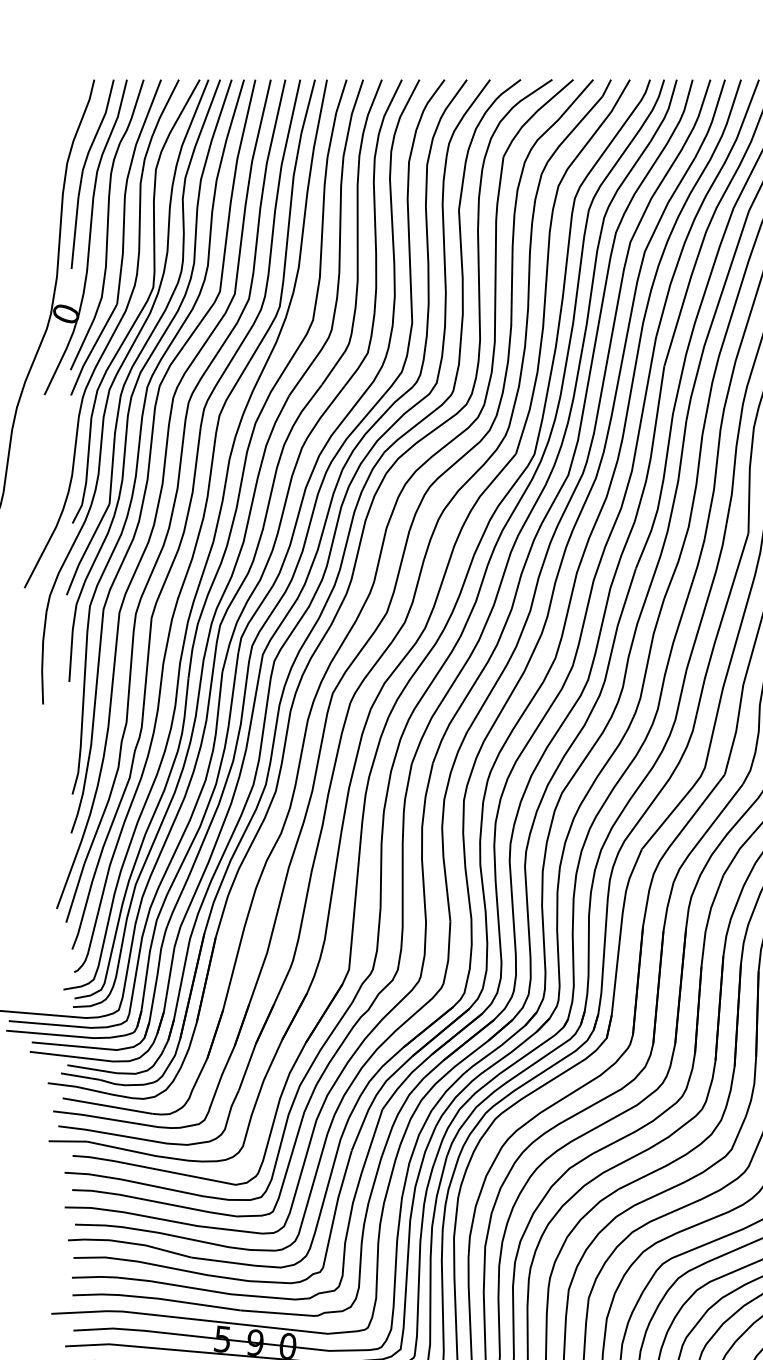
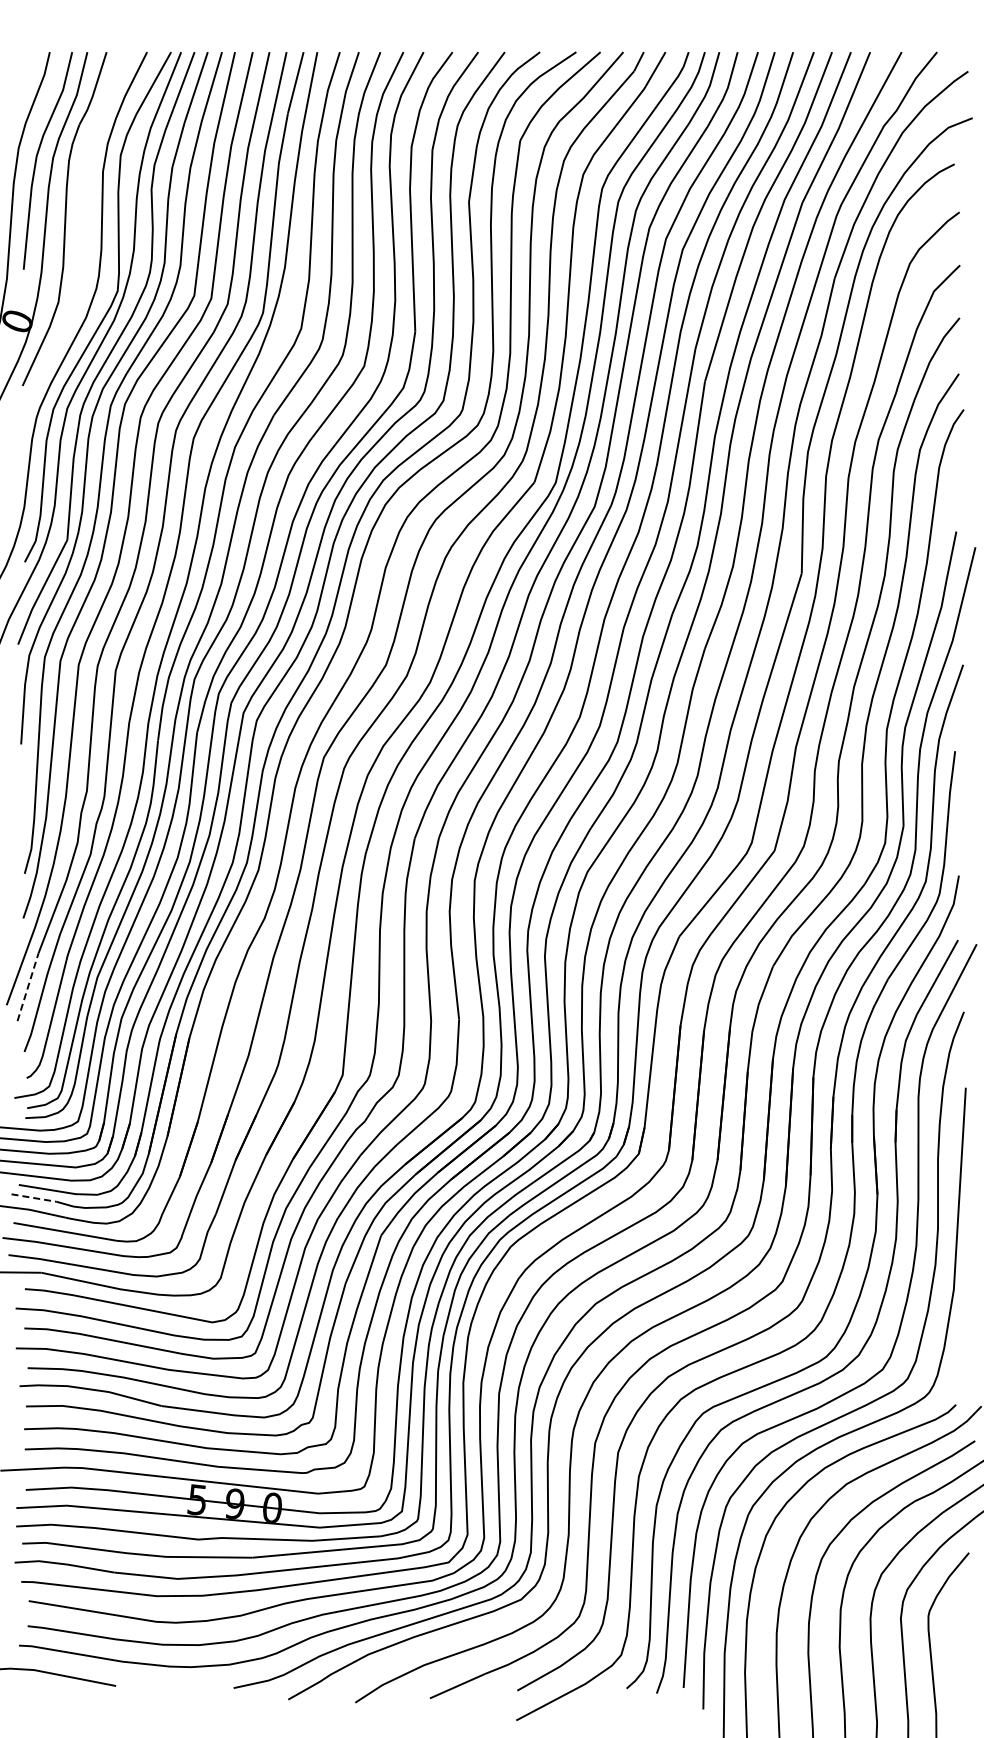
part: (122, 237) -> (82, 233), removed
line: (75, 892) -> (28, 986), solid -> dashed
line: (80, 1077) -> (34, 1198), solid -> dashed

